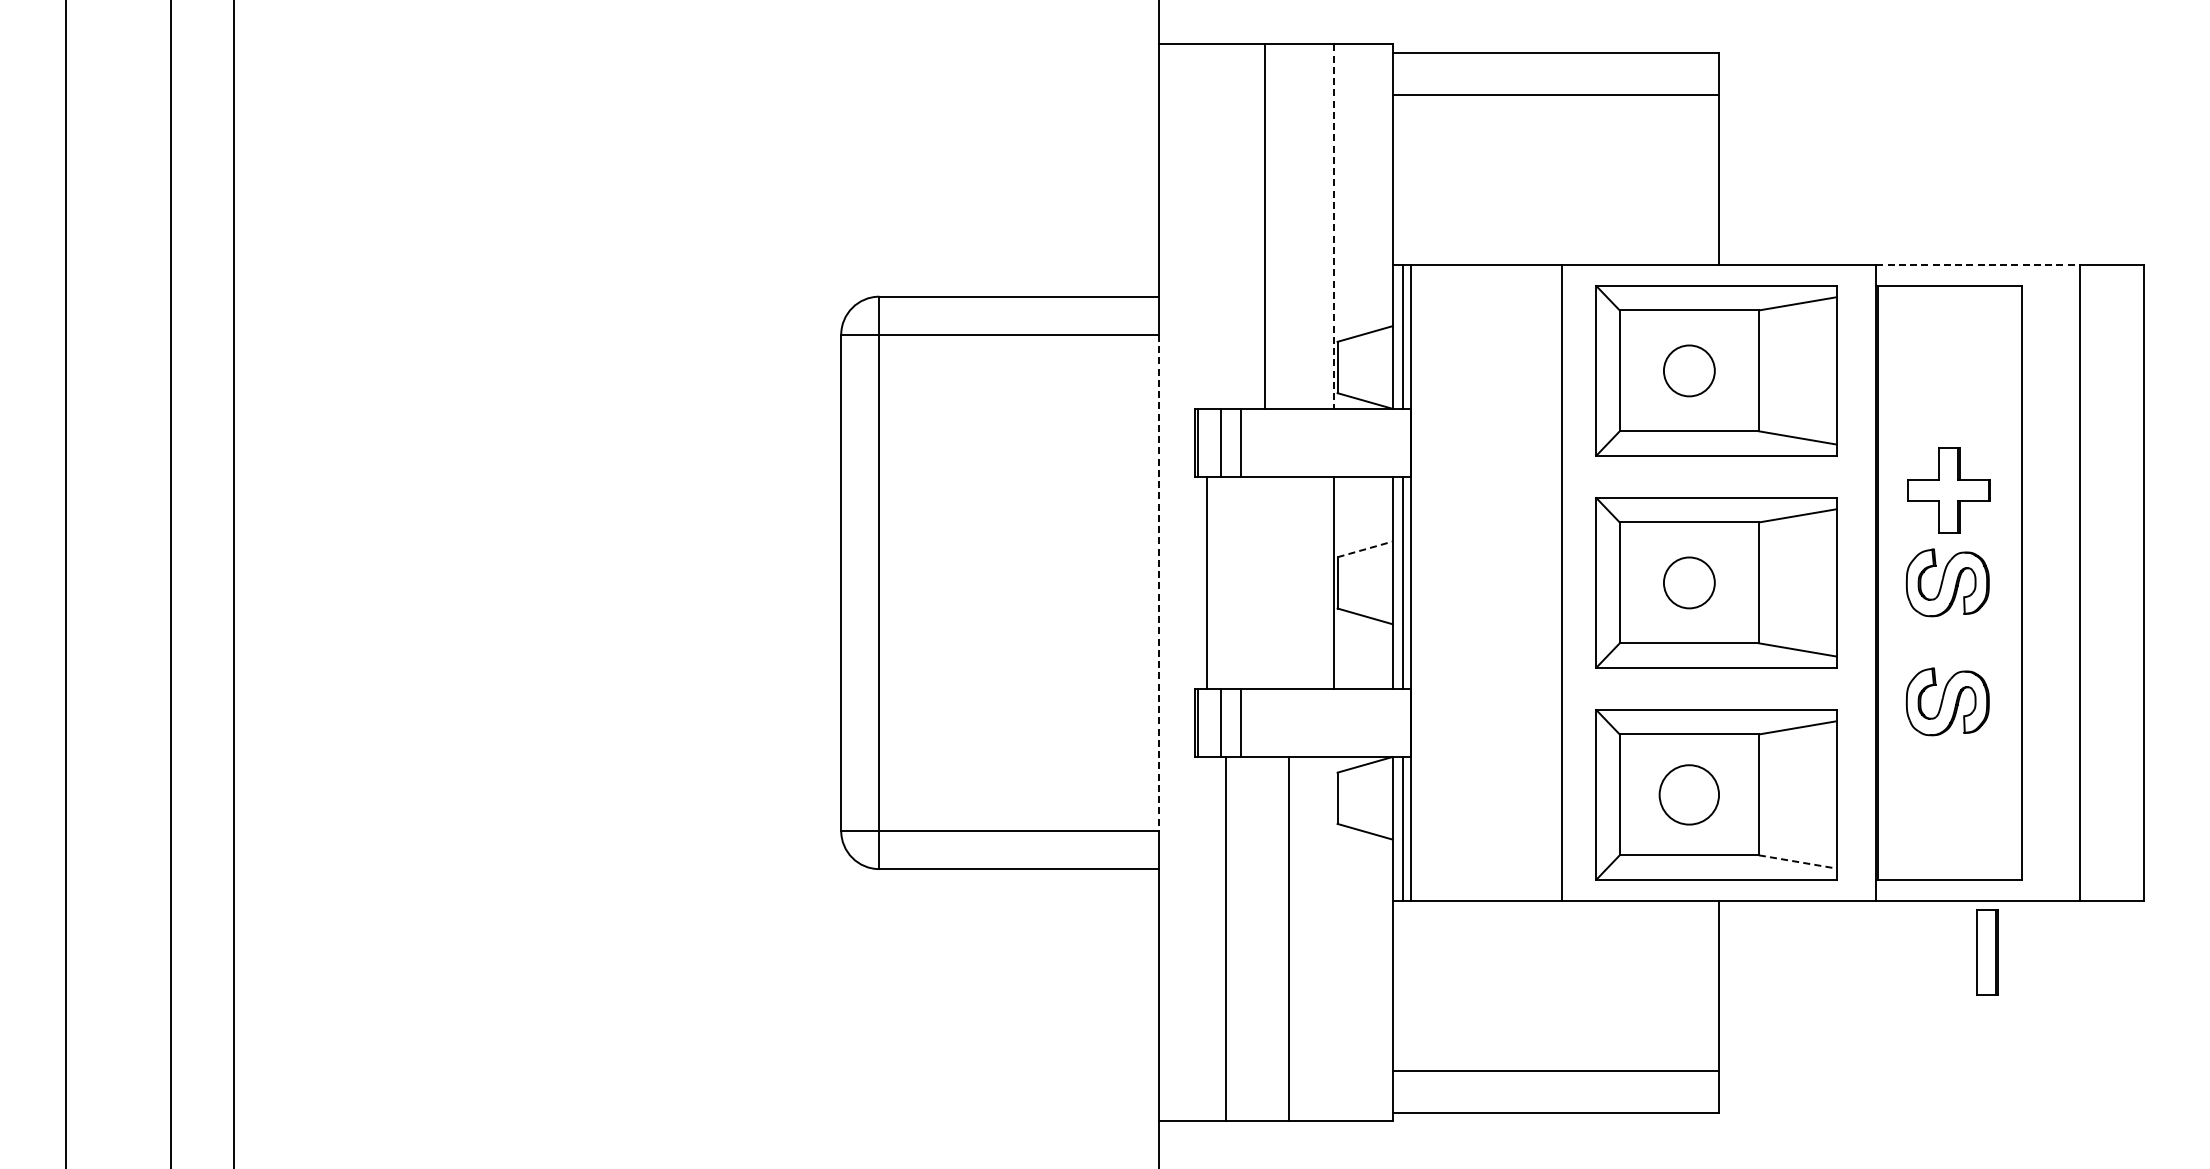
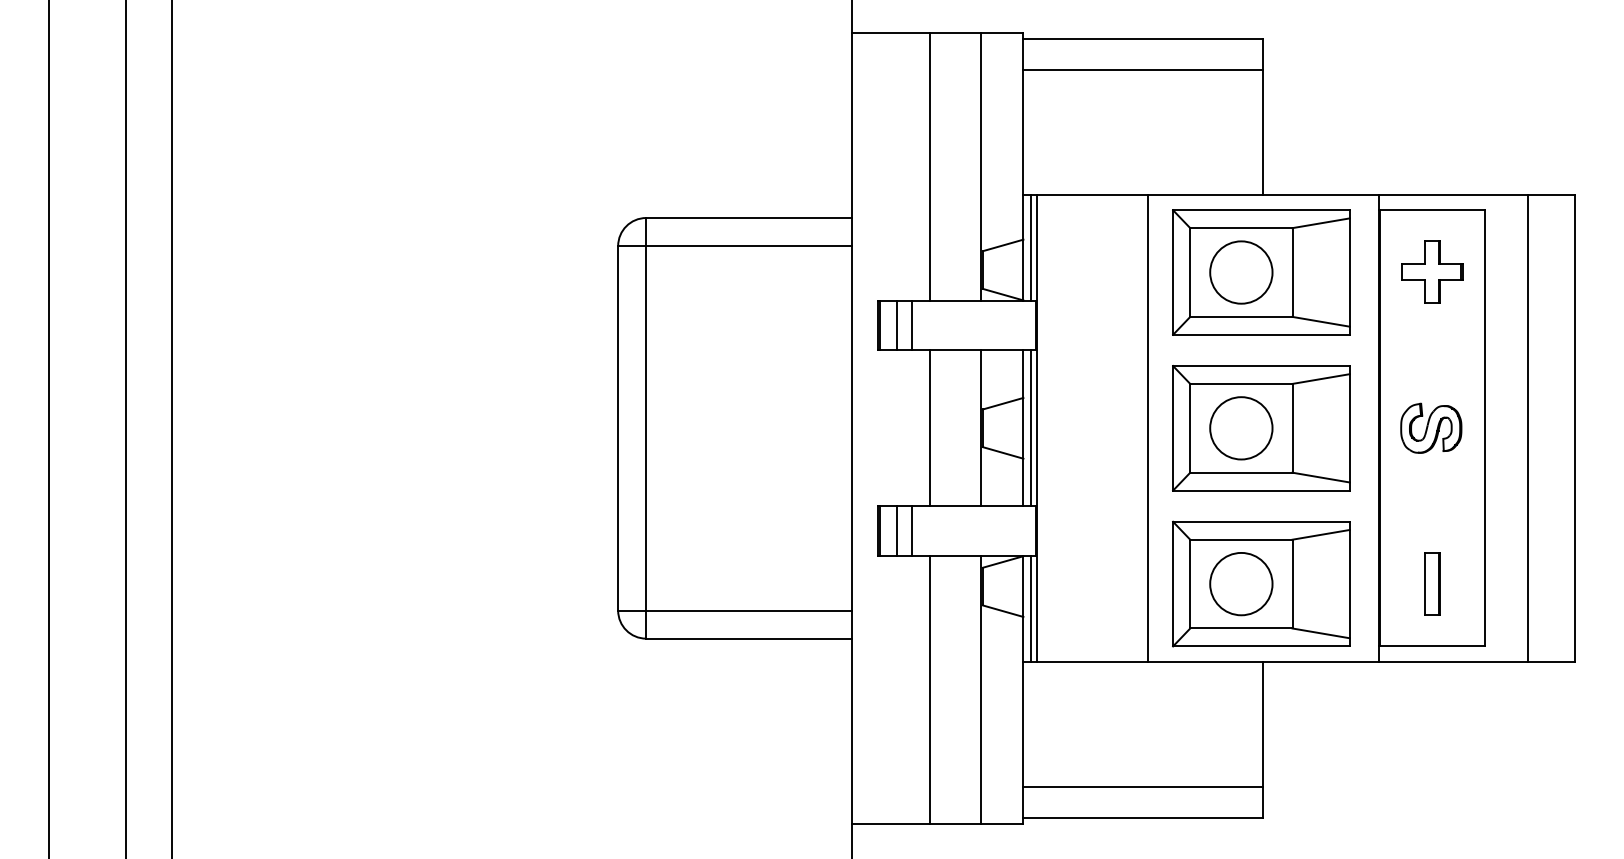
line: (1334, 227) -> (980, 167), dashed -> solid
line: (1978, 264) -> (1453, 194), dashed -> solid
circle: (1689, 370) -> (1241, 272), size x1.67
part: (1948, 490) -> (1431, 272), moved
line: (1365, 549) -> (1003, 403), dashed -> solid
line: (1207, 582) -> (929, 428), moved
circle: (1689, 582) -> (1241, 428), size x1.67
line: (1159, 583) -> (852, 428), dashed -> solid
part: (1947, 701) -> (1431, 515), removed
circle: (1688, 794) -> (1240, 583), size x1.43
line: (1797, 861) -> (1320, 633), dashed -> solid
line: (1226, 938) -> (929, 689), moved
line: (1289, 938) -> (980, 689), moved
part: (1987, 952) -> (1432, 583), moved

